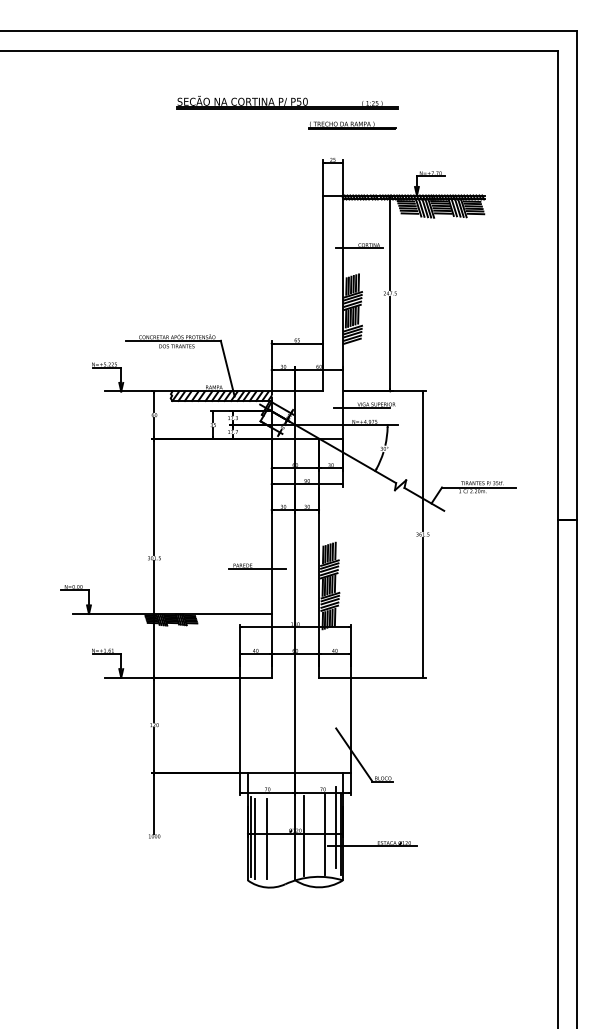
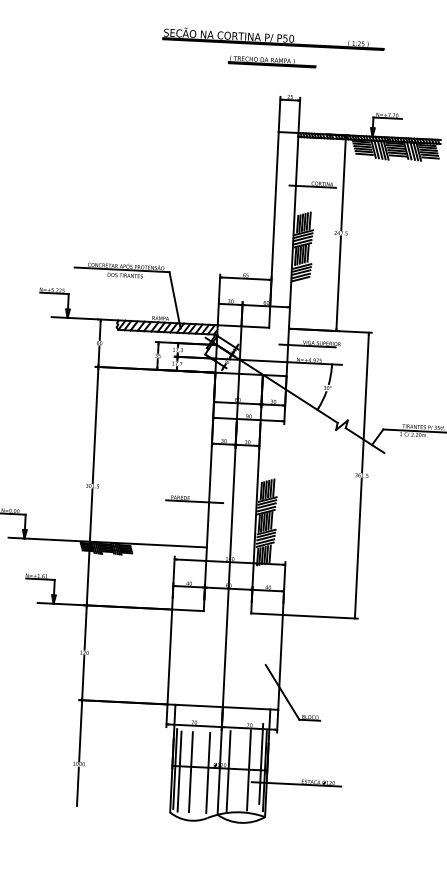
part: (287, 102) -> (273, 38), moved
part: (352, 125) -> (272, 61), moved
line: (283, 839) -> (207, 773), added
line: (154, 859) -> (77, 787), added

